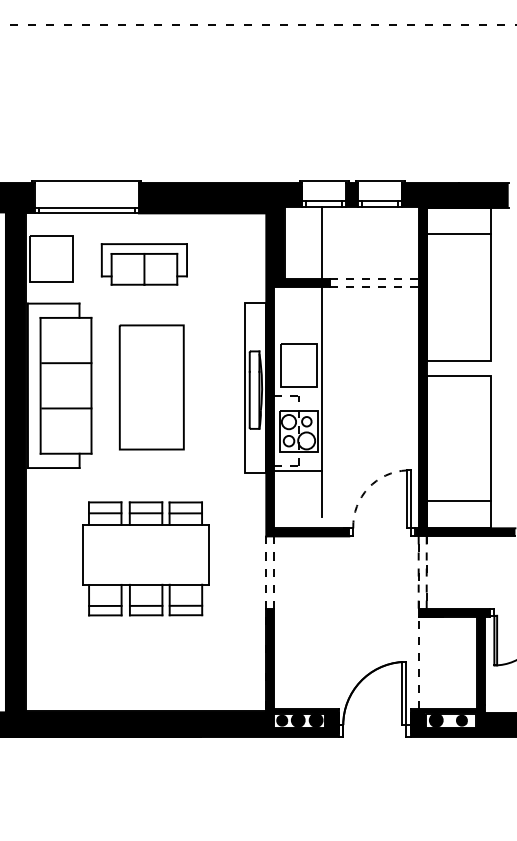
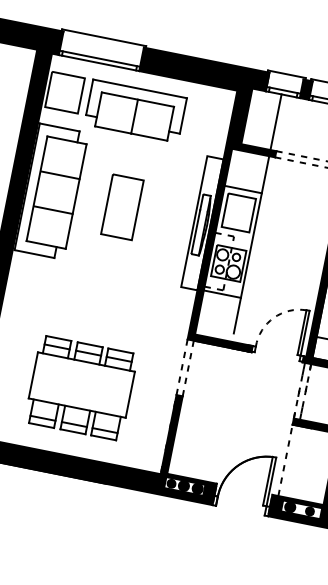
part: (144, 264) -> (135, 111), size x1.43
line: (298, 335) -> (243, 189), added
part: (151, 387) -> (122, 207), size x0.62
part: (145, 558) -> (81, 387), moved

